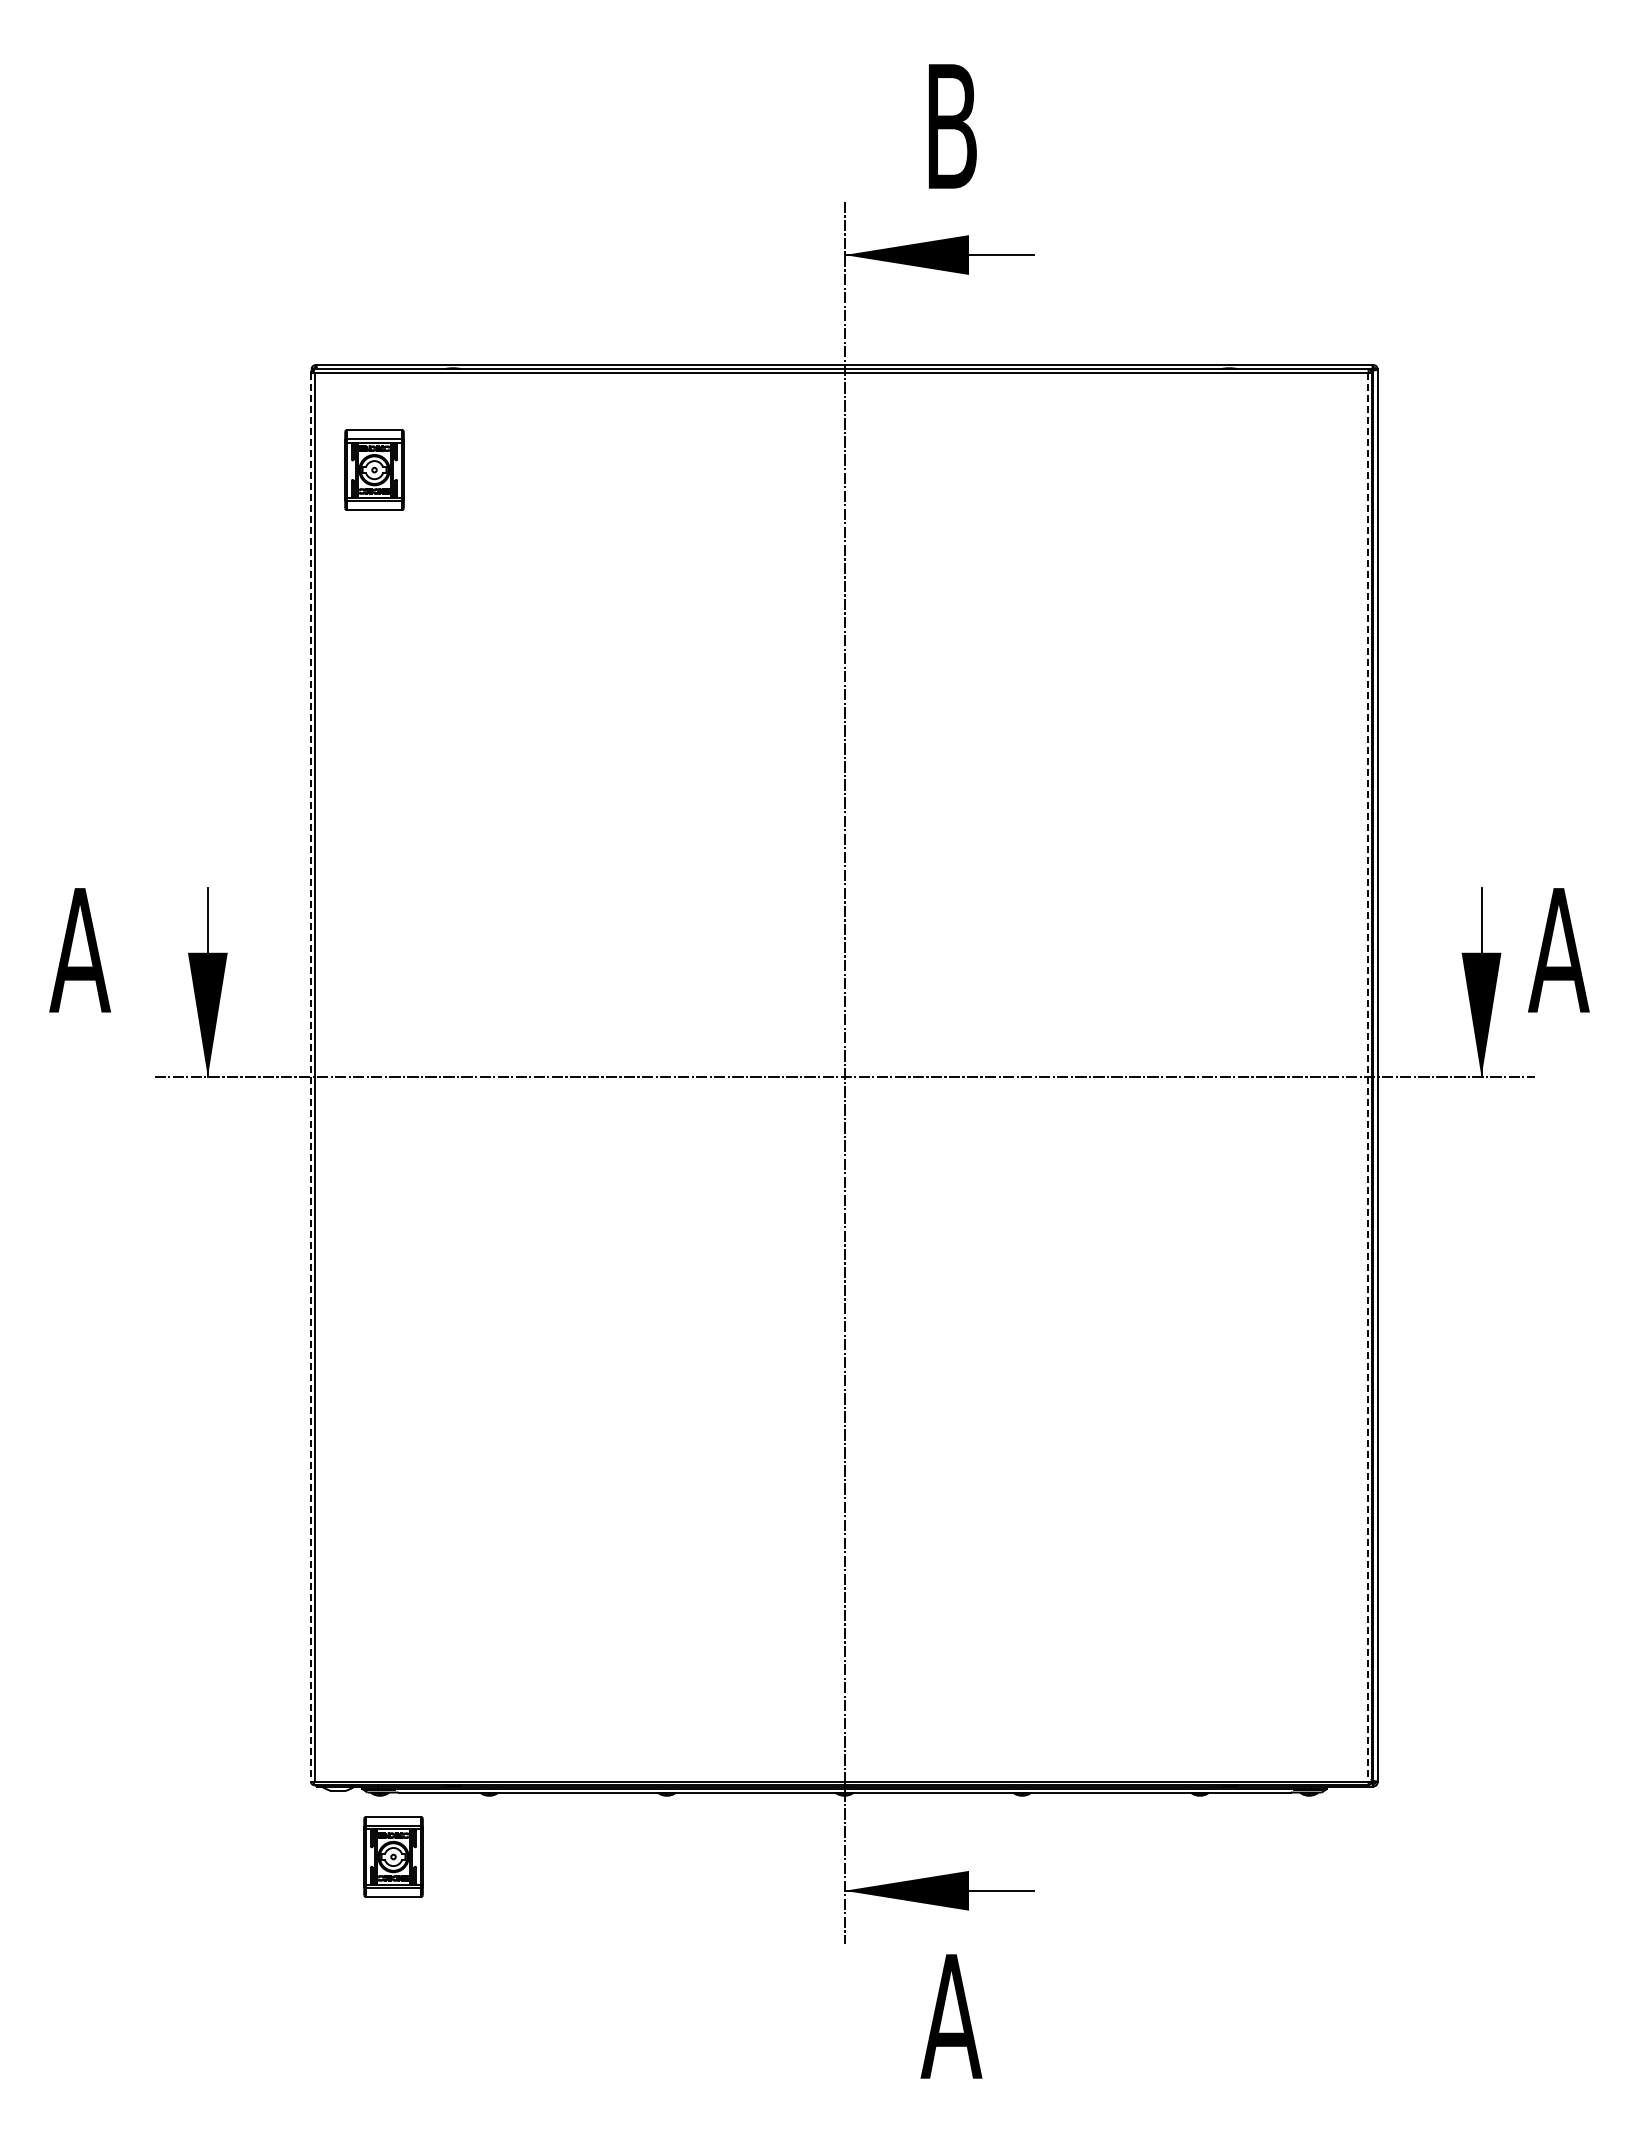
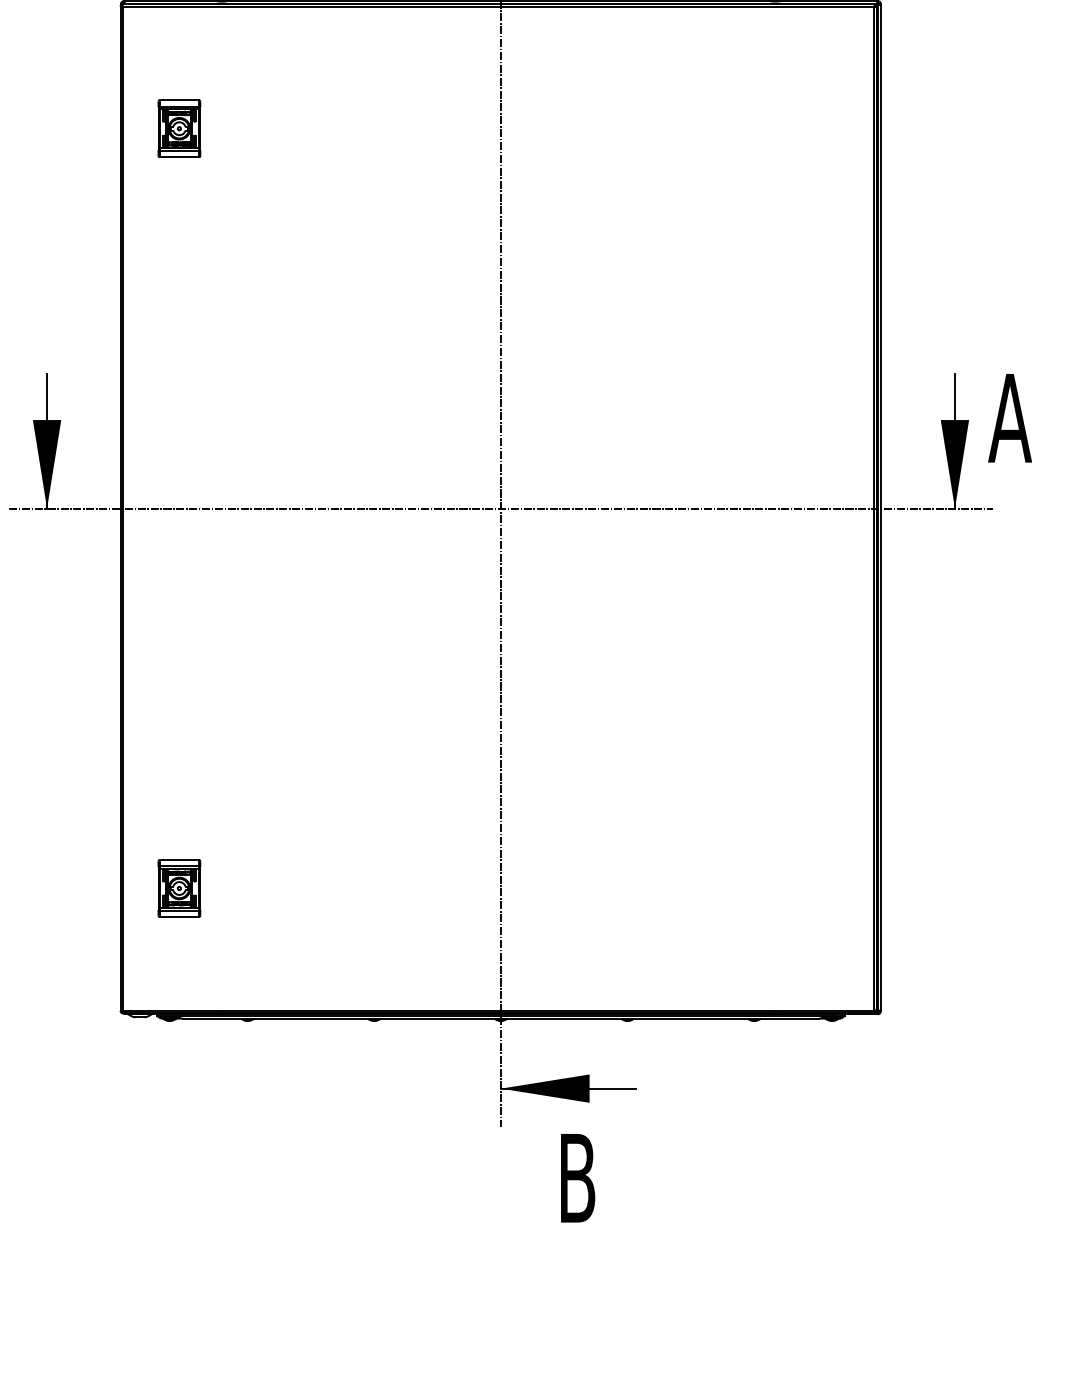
part: (374, 469) -> (179, 128), moved
line: (310, 1077) -> (120, 508), dashed -> solid
line: (1367, 1077) -> (873, 508), dashed -> solid
part: (393, 1856) -> (179, 888), moved
text: (951, 2016) -> (577, 1178), A -> B

